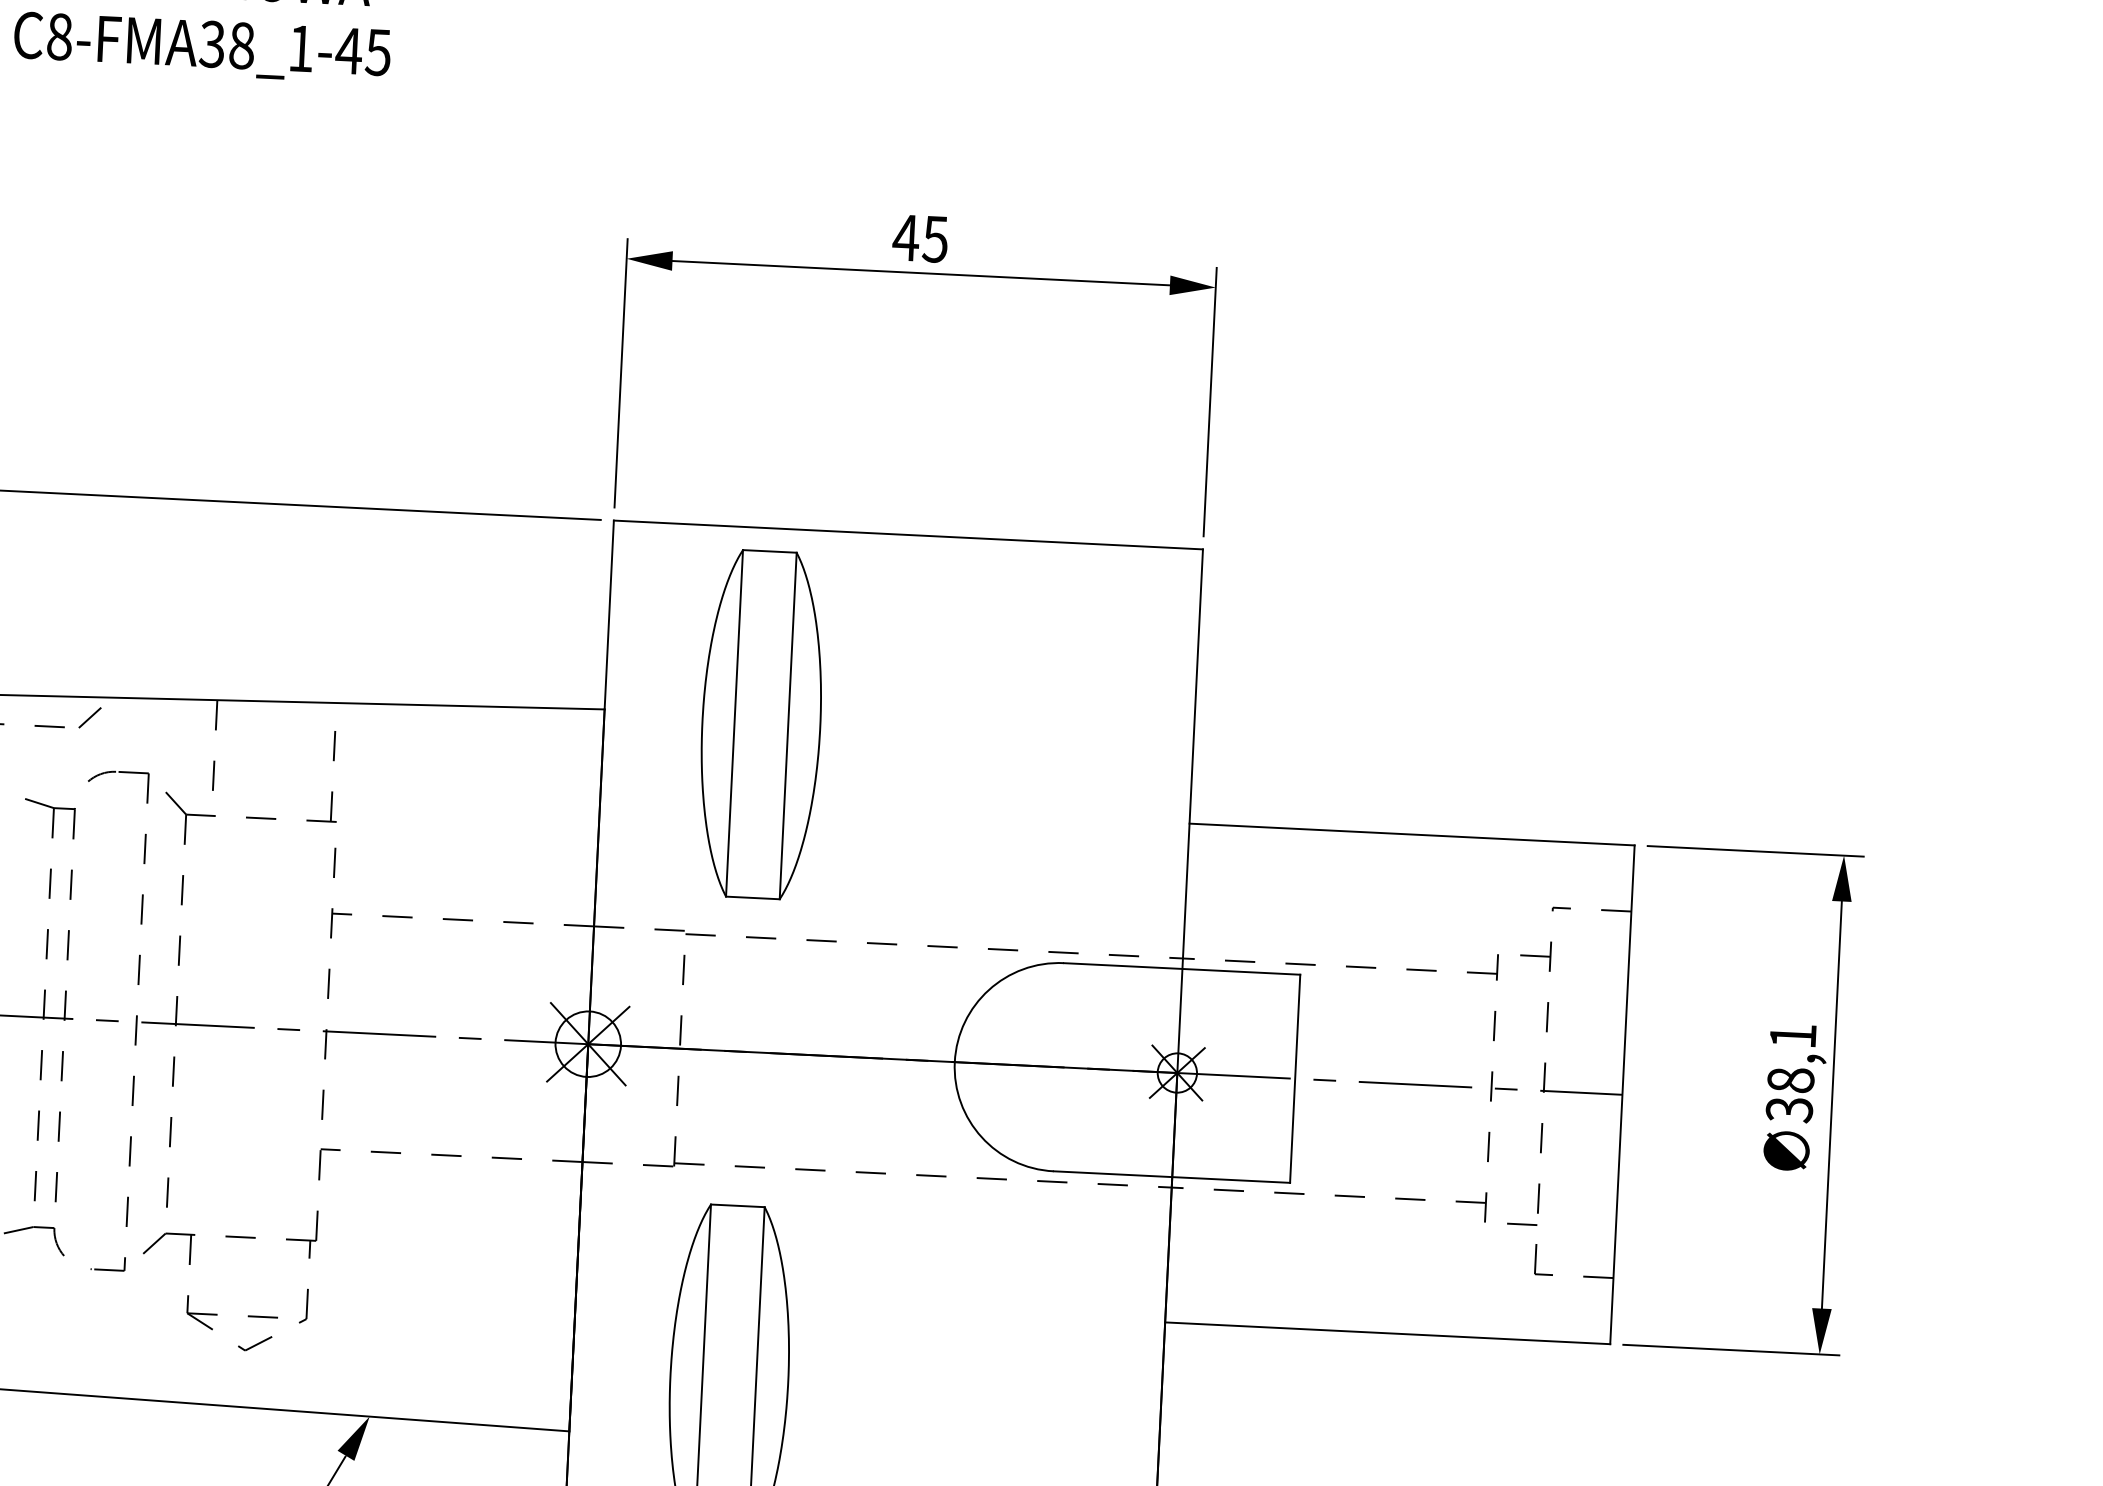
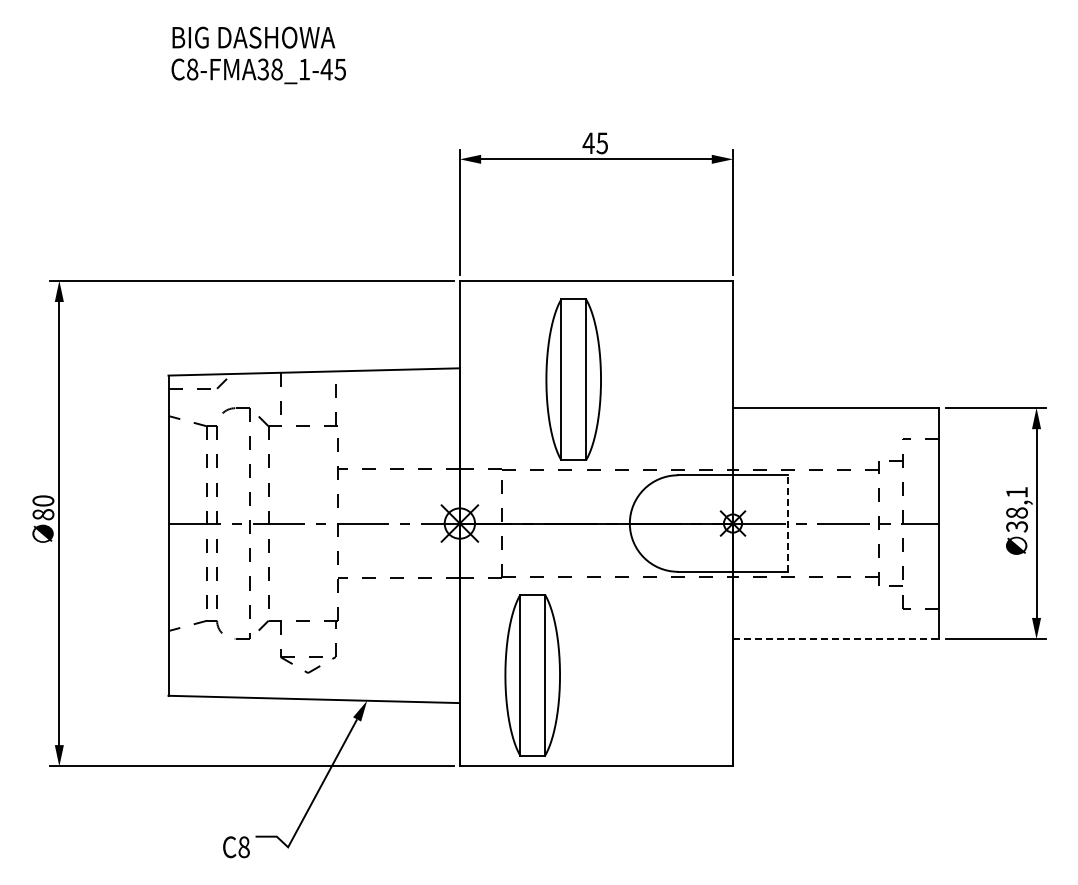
part: (760, 723) -> (573, 379), moved
line: (1294, 1078) -> (787, 523), solid -> dashed
line: (1388, 1333) -> (836, 639), solid -> dashed

